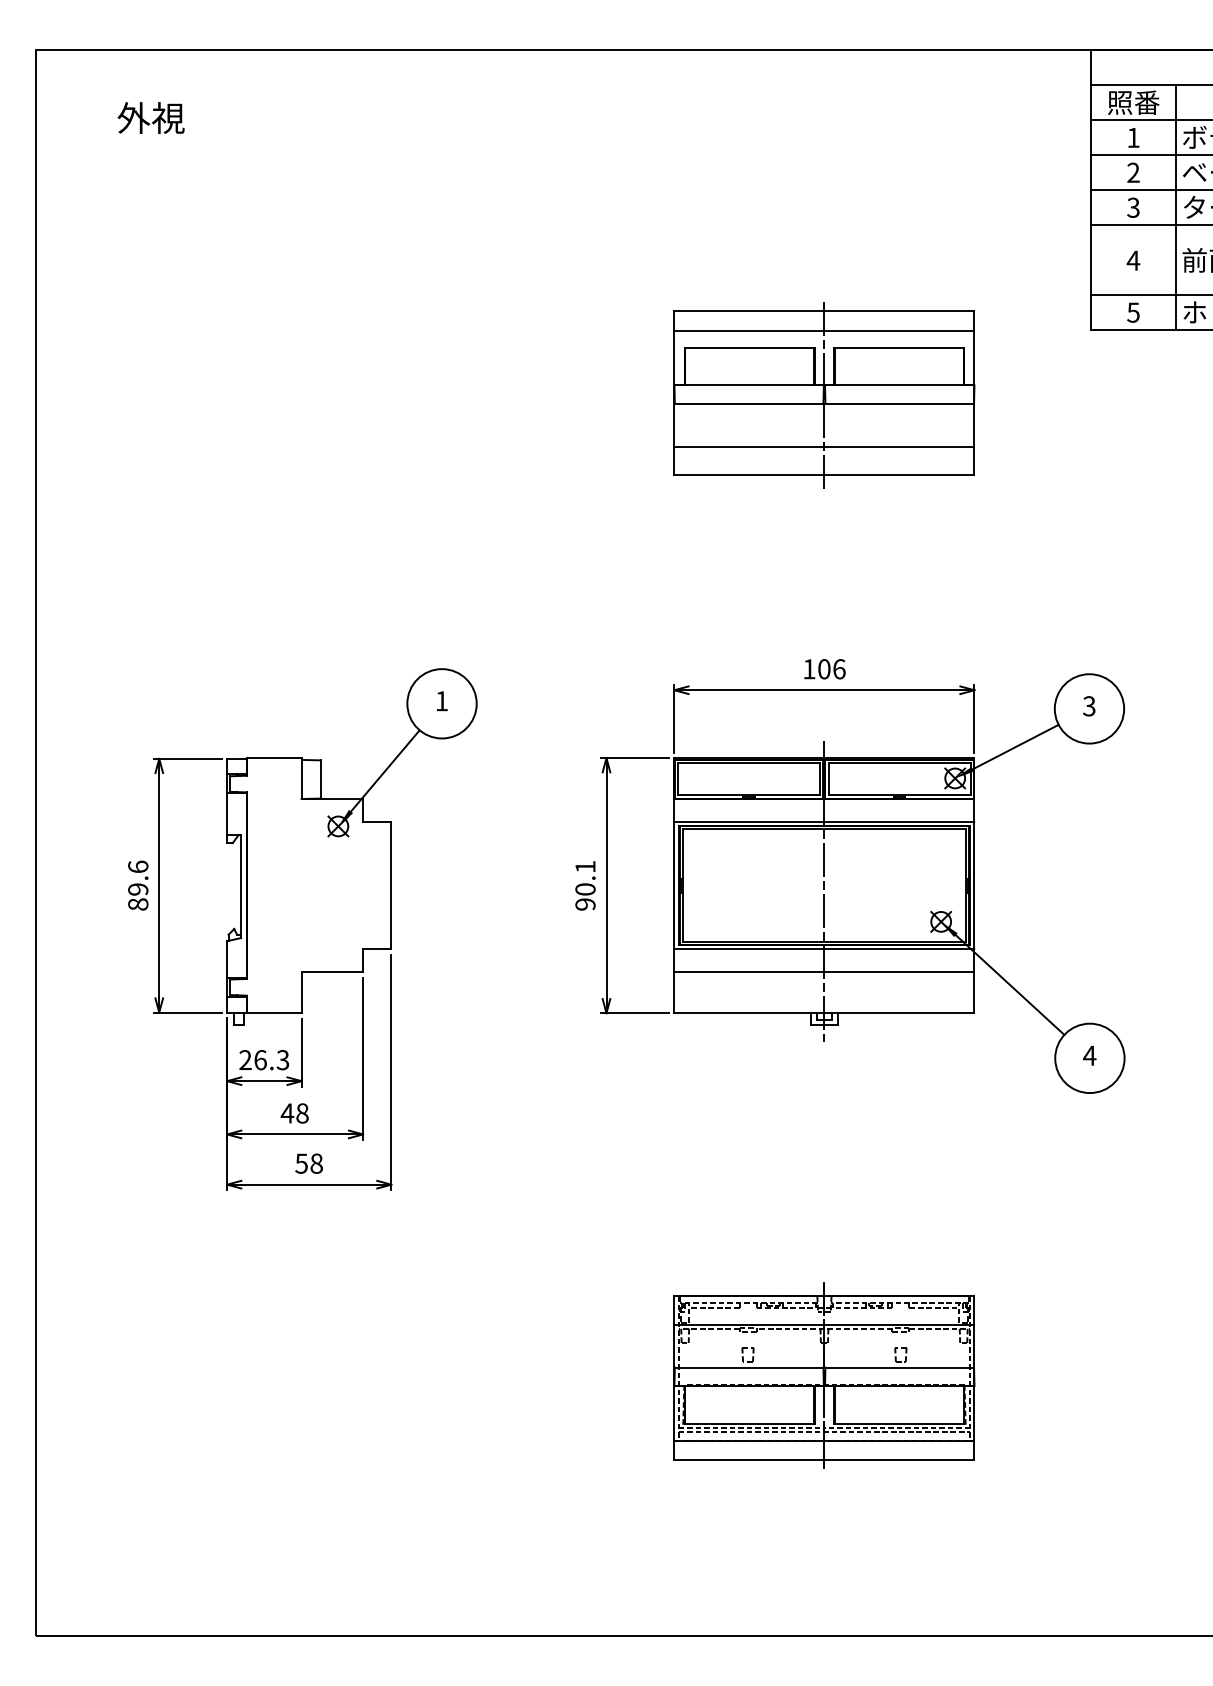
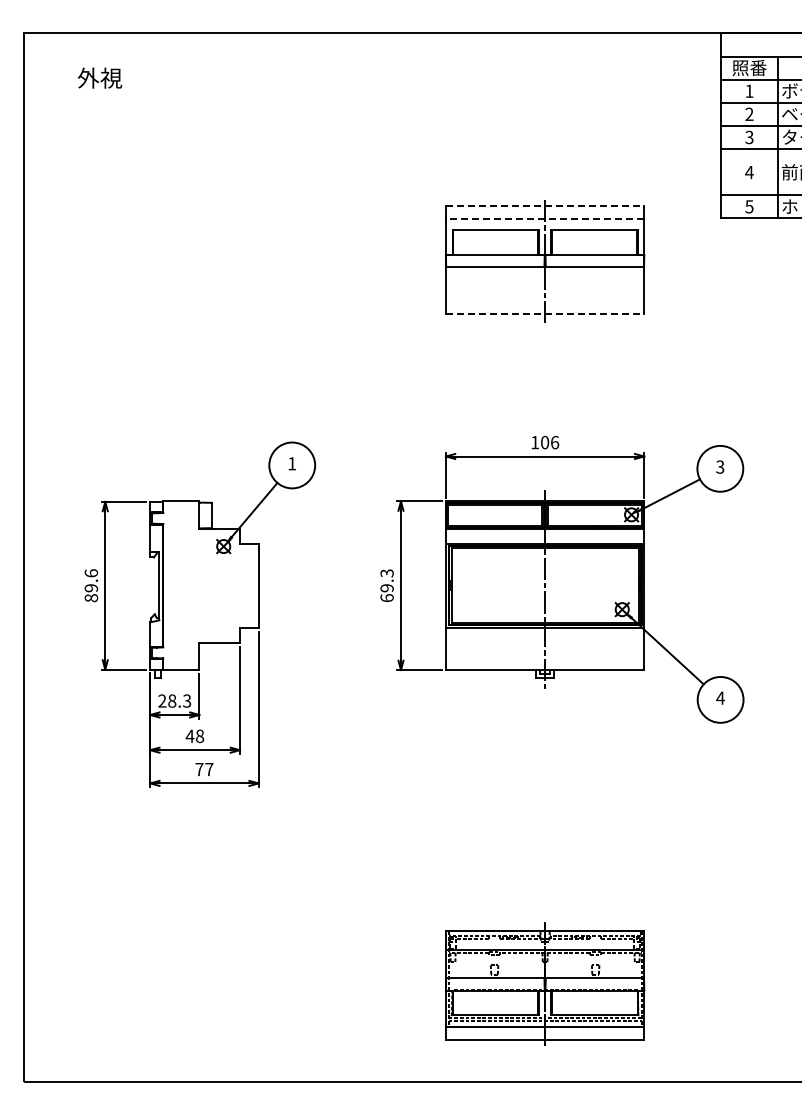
line: (825, 310) -> (545, 205), solid -> dashed
line: (823, 330) -> (544, 218), solid -> dashed
line: (823, 446) -> (544, 295), removed
line: (825, 475) -> (545, 314), solid -> dashed
text: (584, 885) -> (386, 585), 90.1 -> 69.3
line: (823, 971) -> (544, 642), removed
text: (260, 1059) -> (172, 700), 26.3 -> 28.3
text: (309, 1163) -> (204, 769), 58 -> 77
part: (825, 1375) -> (545, 983), moved

